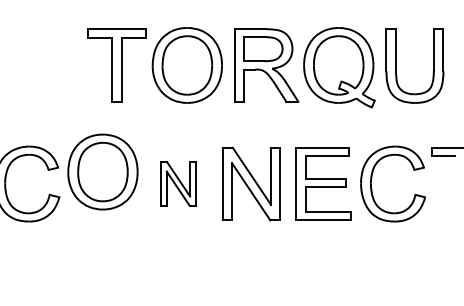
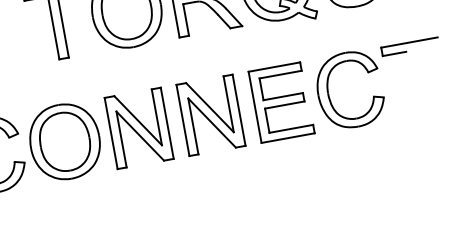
part: (102, 171) -> (64, 141), moved
part: (178, 183) -> (139, 127), size x1.67

